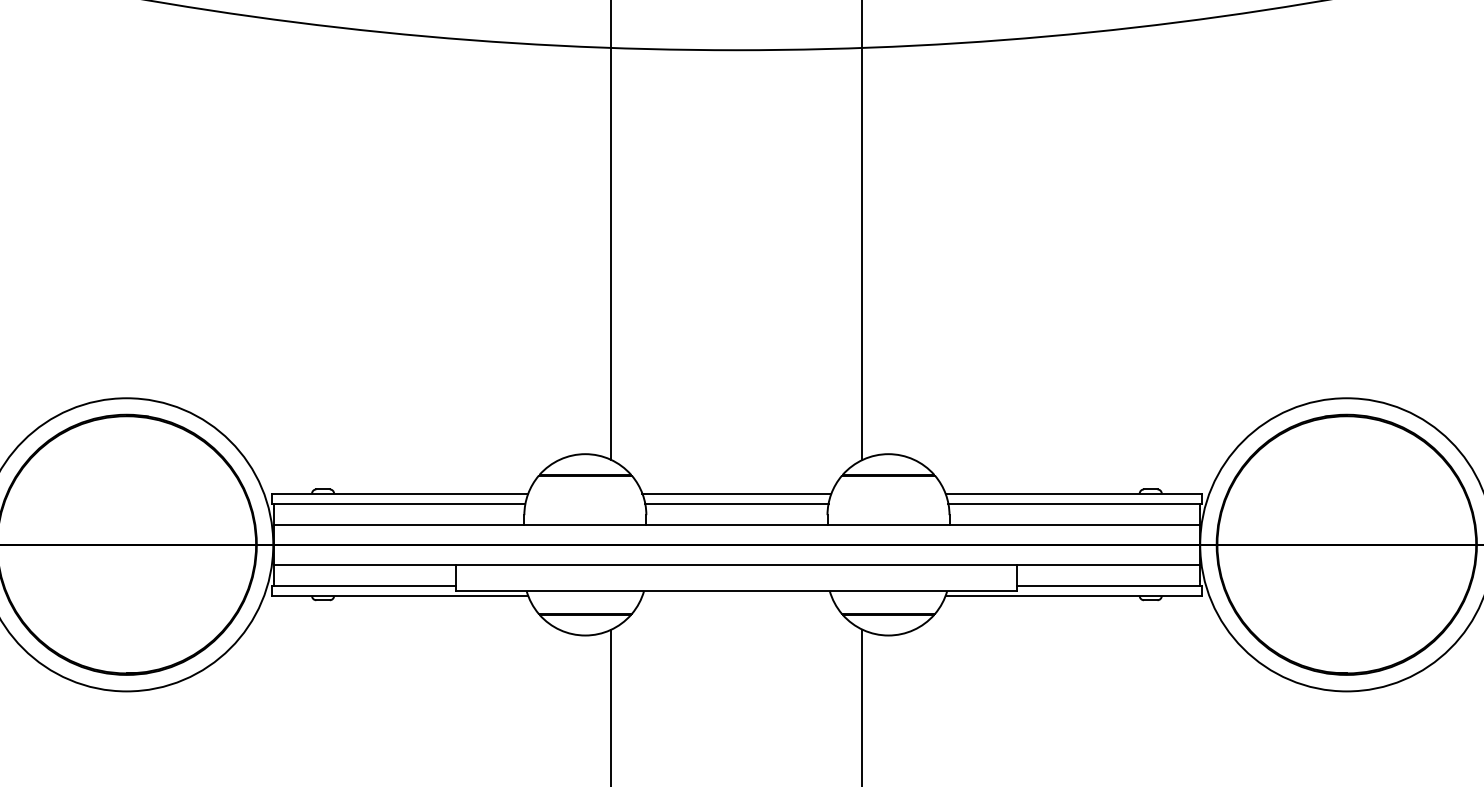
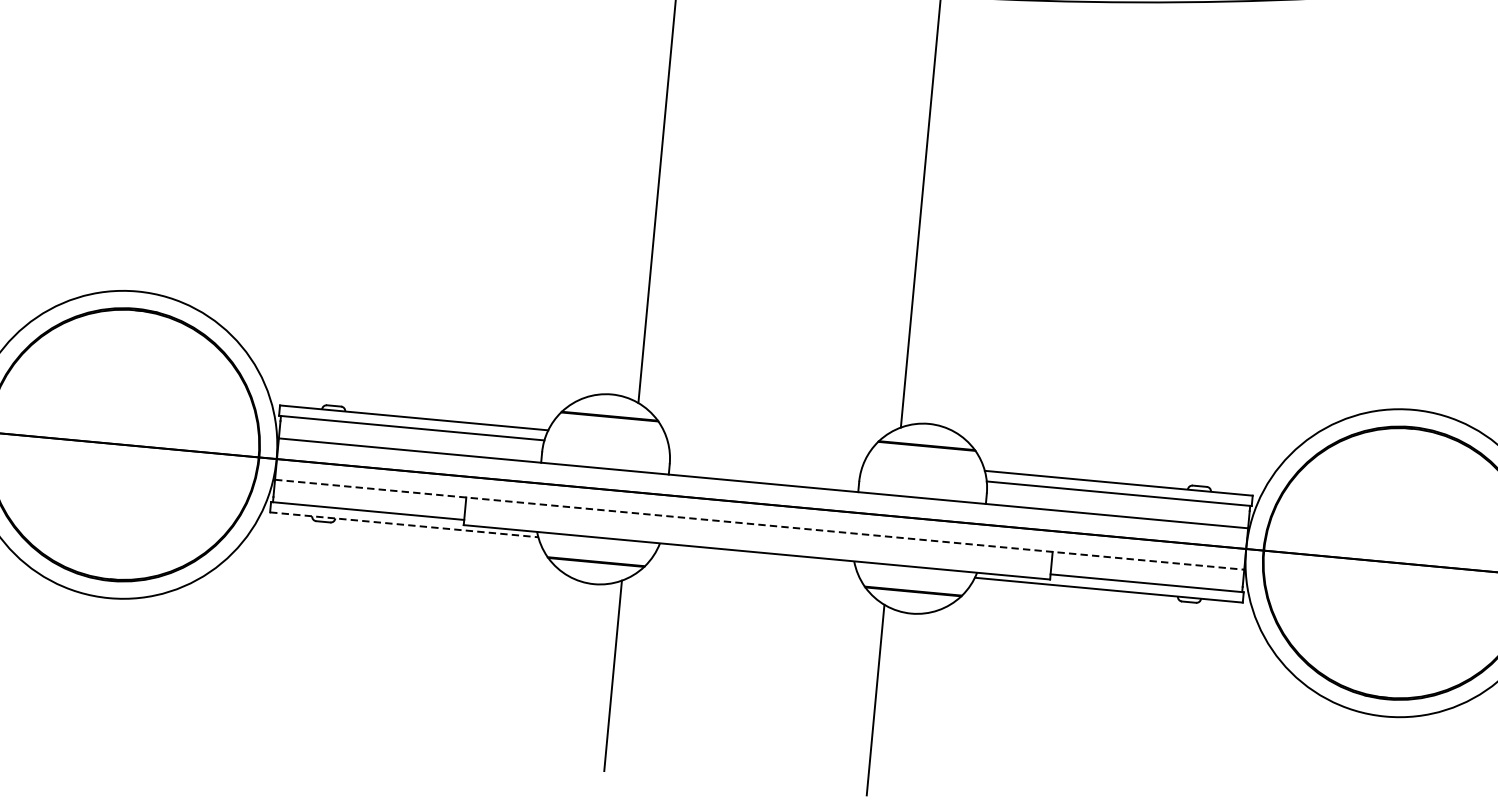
line: (736, 493) -> (766, 450), removed
line: (736, 503) -> (765, 460), removed
line: (737, 564) -> (760, 524), solid -> dashed
line: (400, 595) -> (404, 524), solid -> dashed

